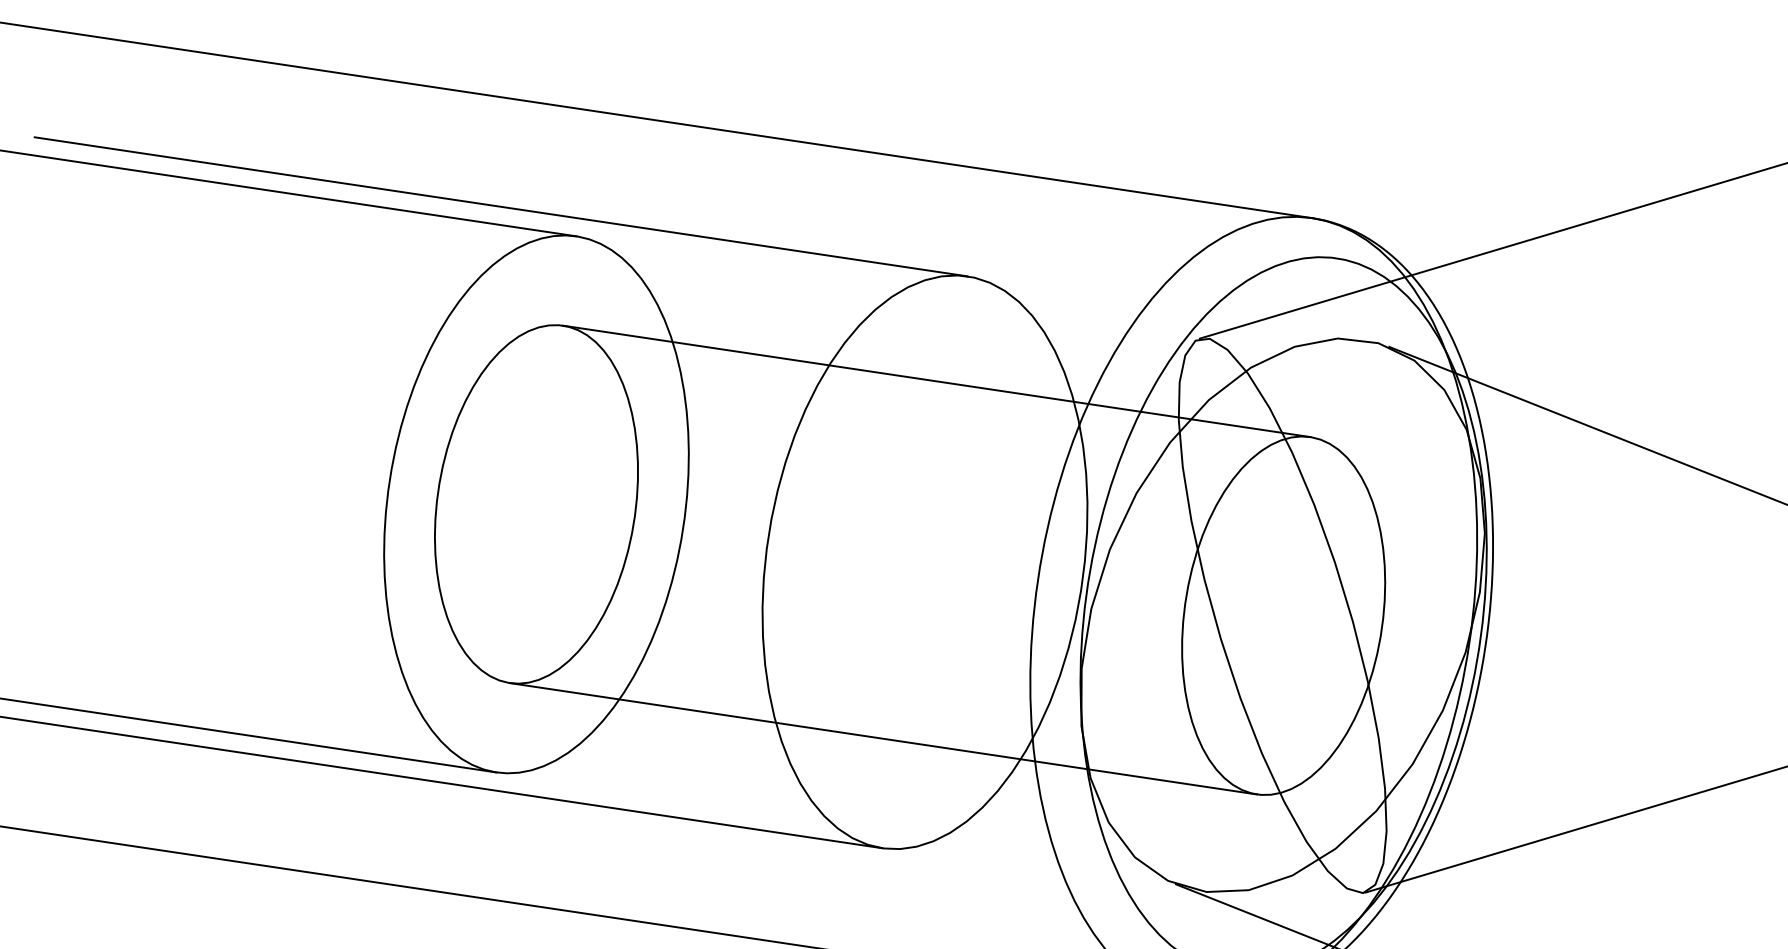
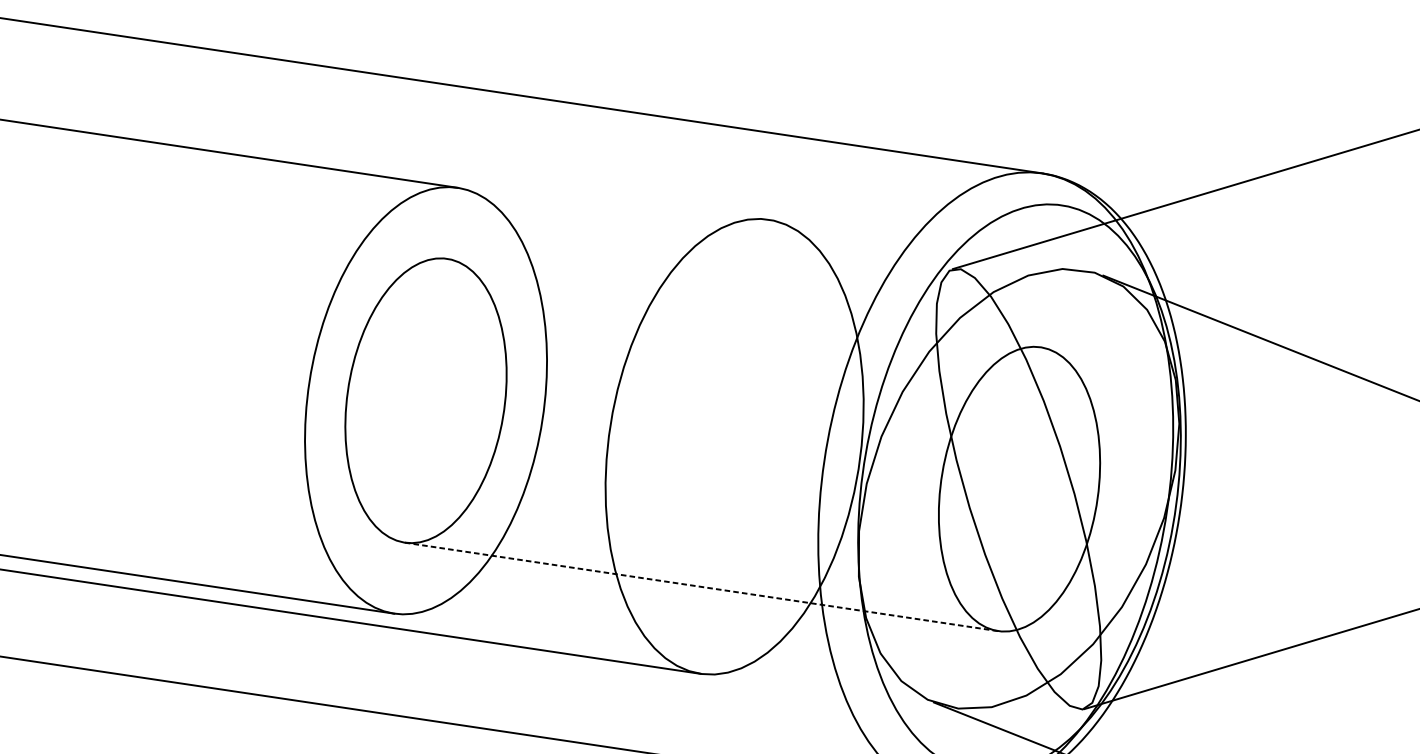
line: (500, 206) -> (397, 164), removed
line: (936, 381) -> (743, 303), removed
line: (883, 738) -> (701, 586), solid -> dashed

